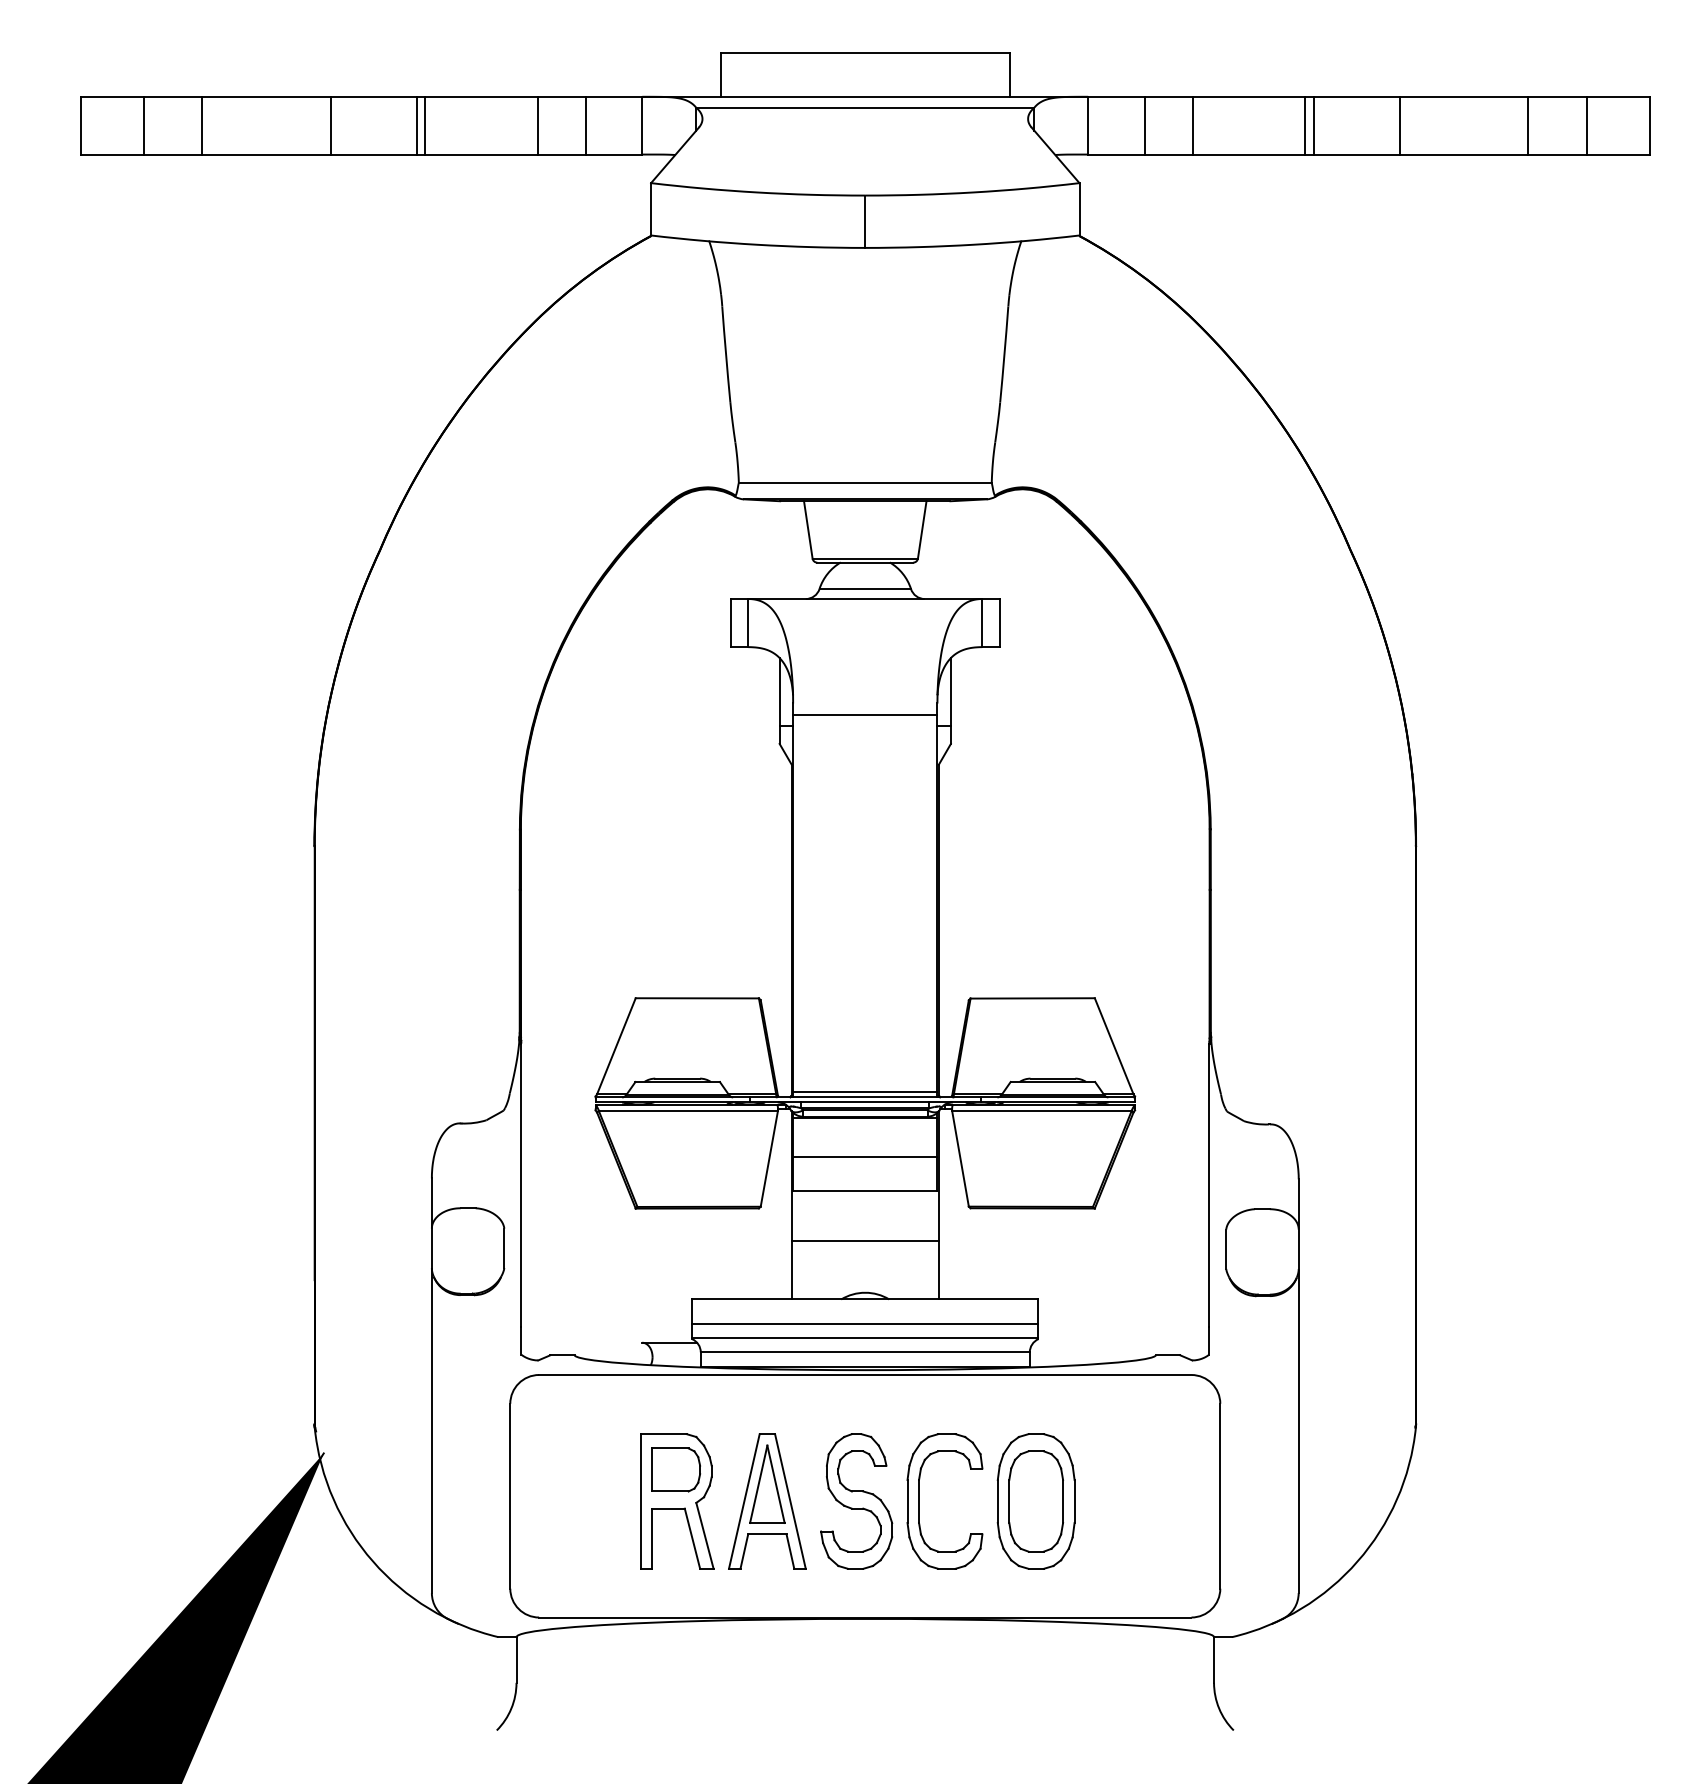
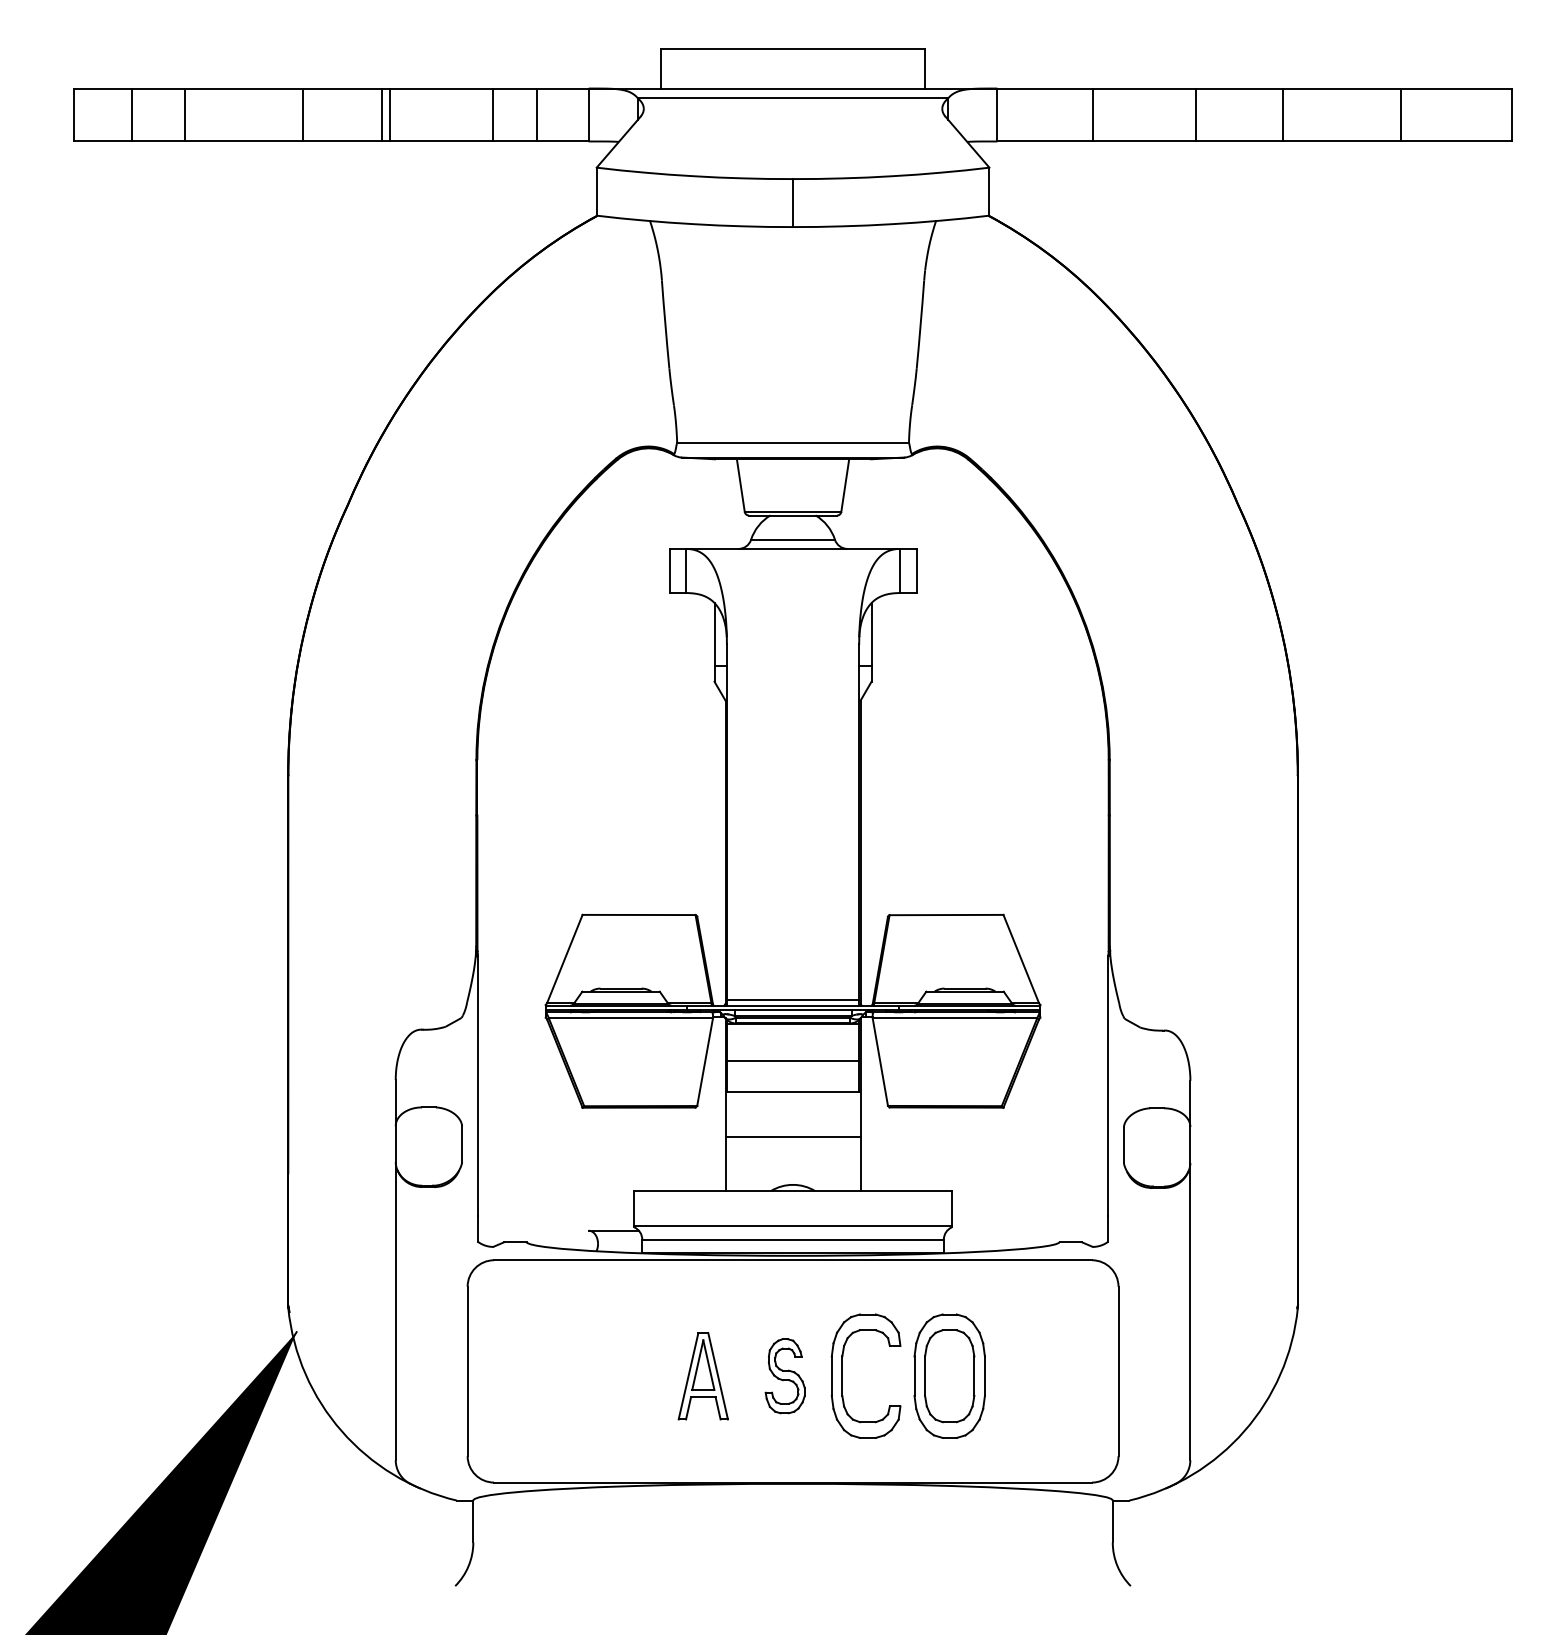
line: (1144, 125) -> (1049, 114), removed
line: (1314, 125) -> (1204, 114), removed
line: (1586, 125) -> (1454, 114), removed
line: (865, 714) -> (793, 654), removed
line: (865, 1323) -> (793, 1213), removed
part: (677, 1501) -> (620, 1376), removed
part: (767, 1501) -> (703, 1376), size x0.7
part: (856, 1501) -> (785, 1376), size x0.6

